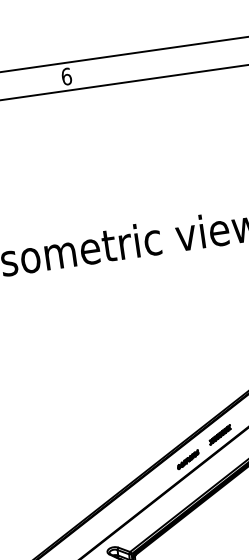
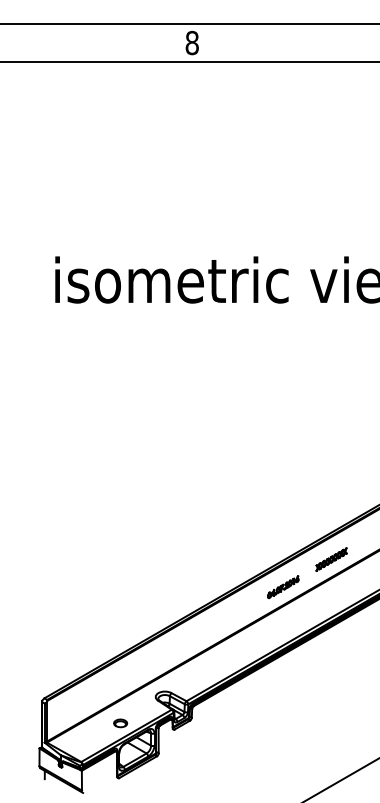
text: (66, 76) -> (191, 42), 6 -> 8

